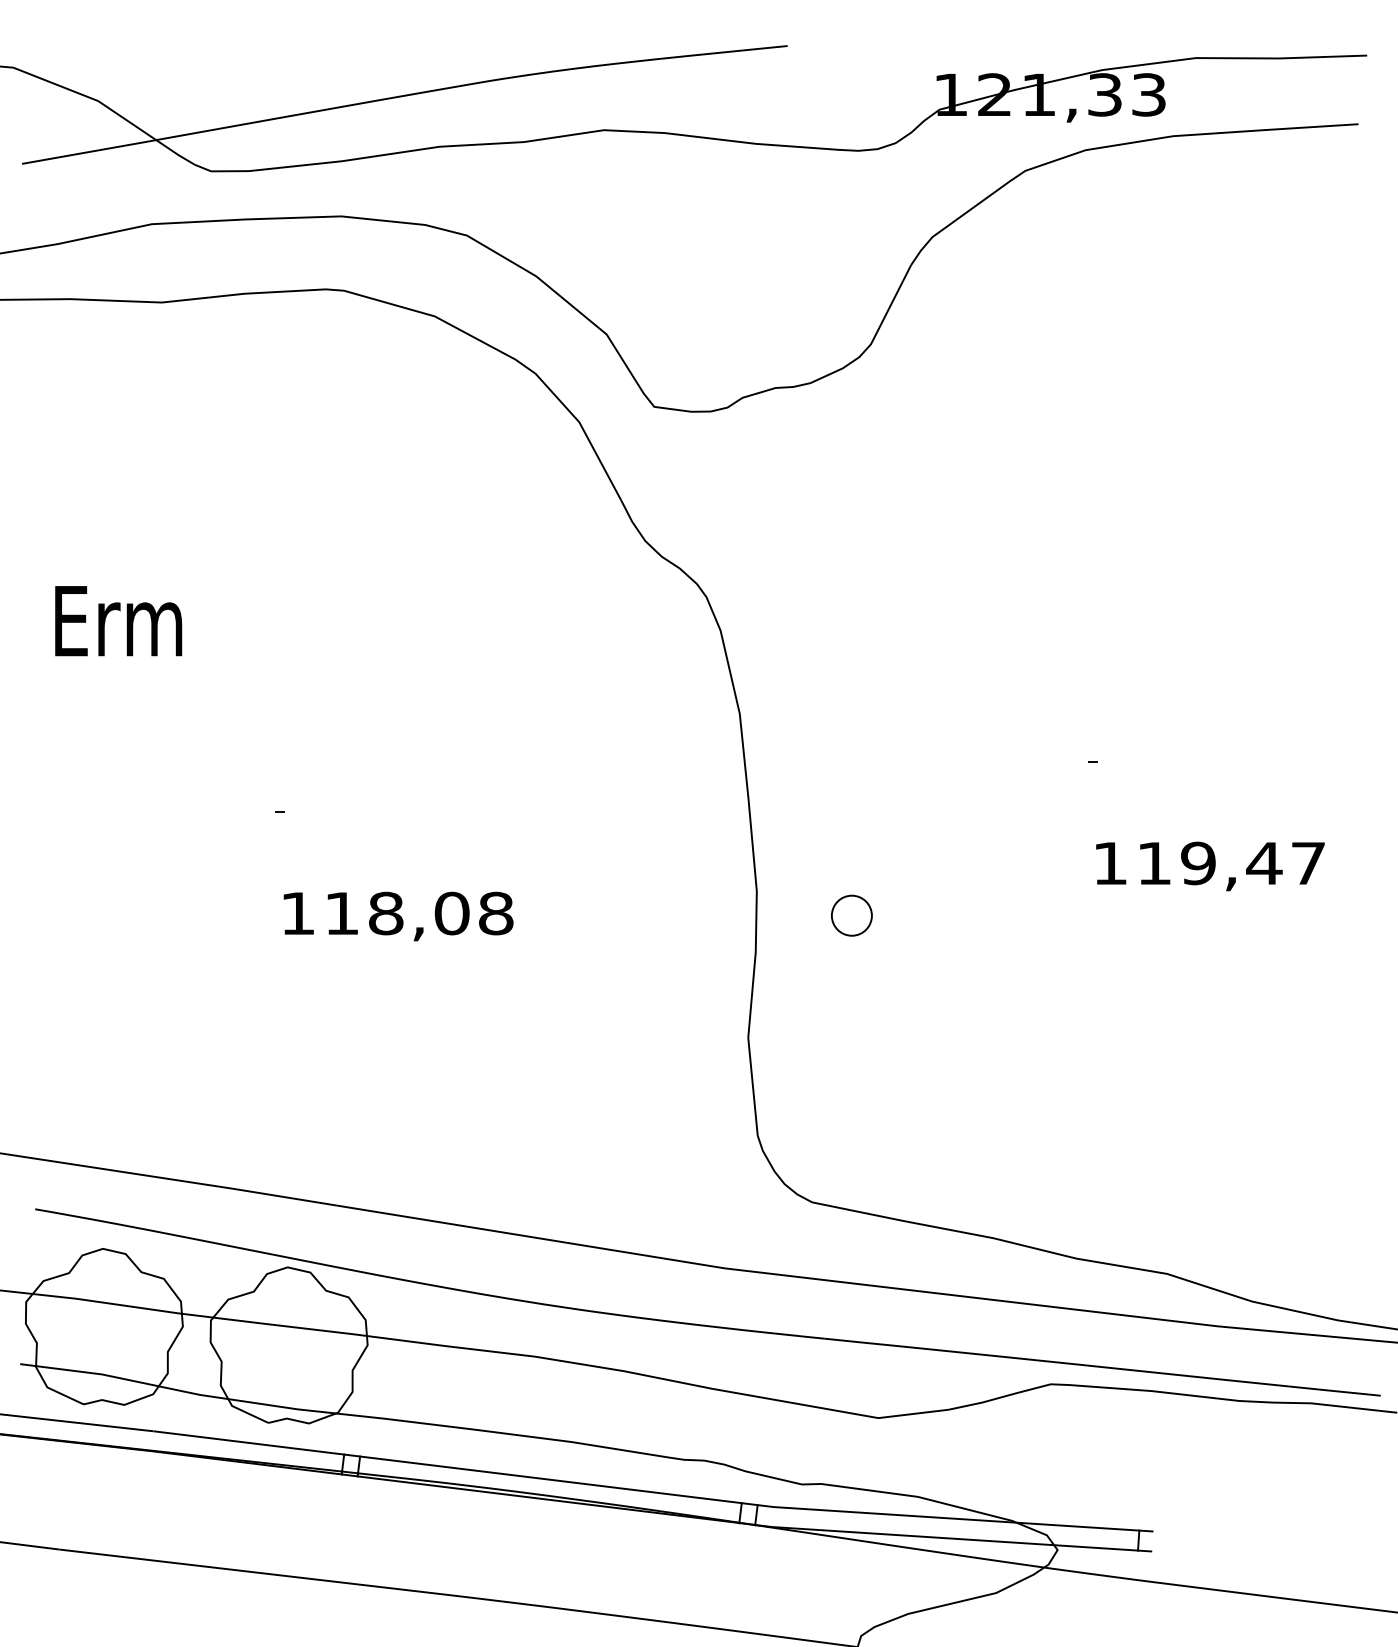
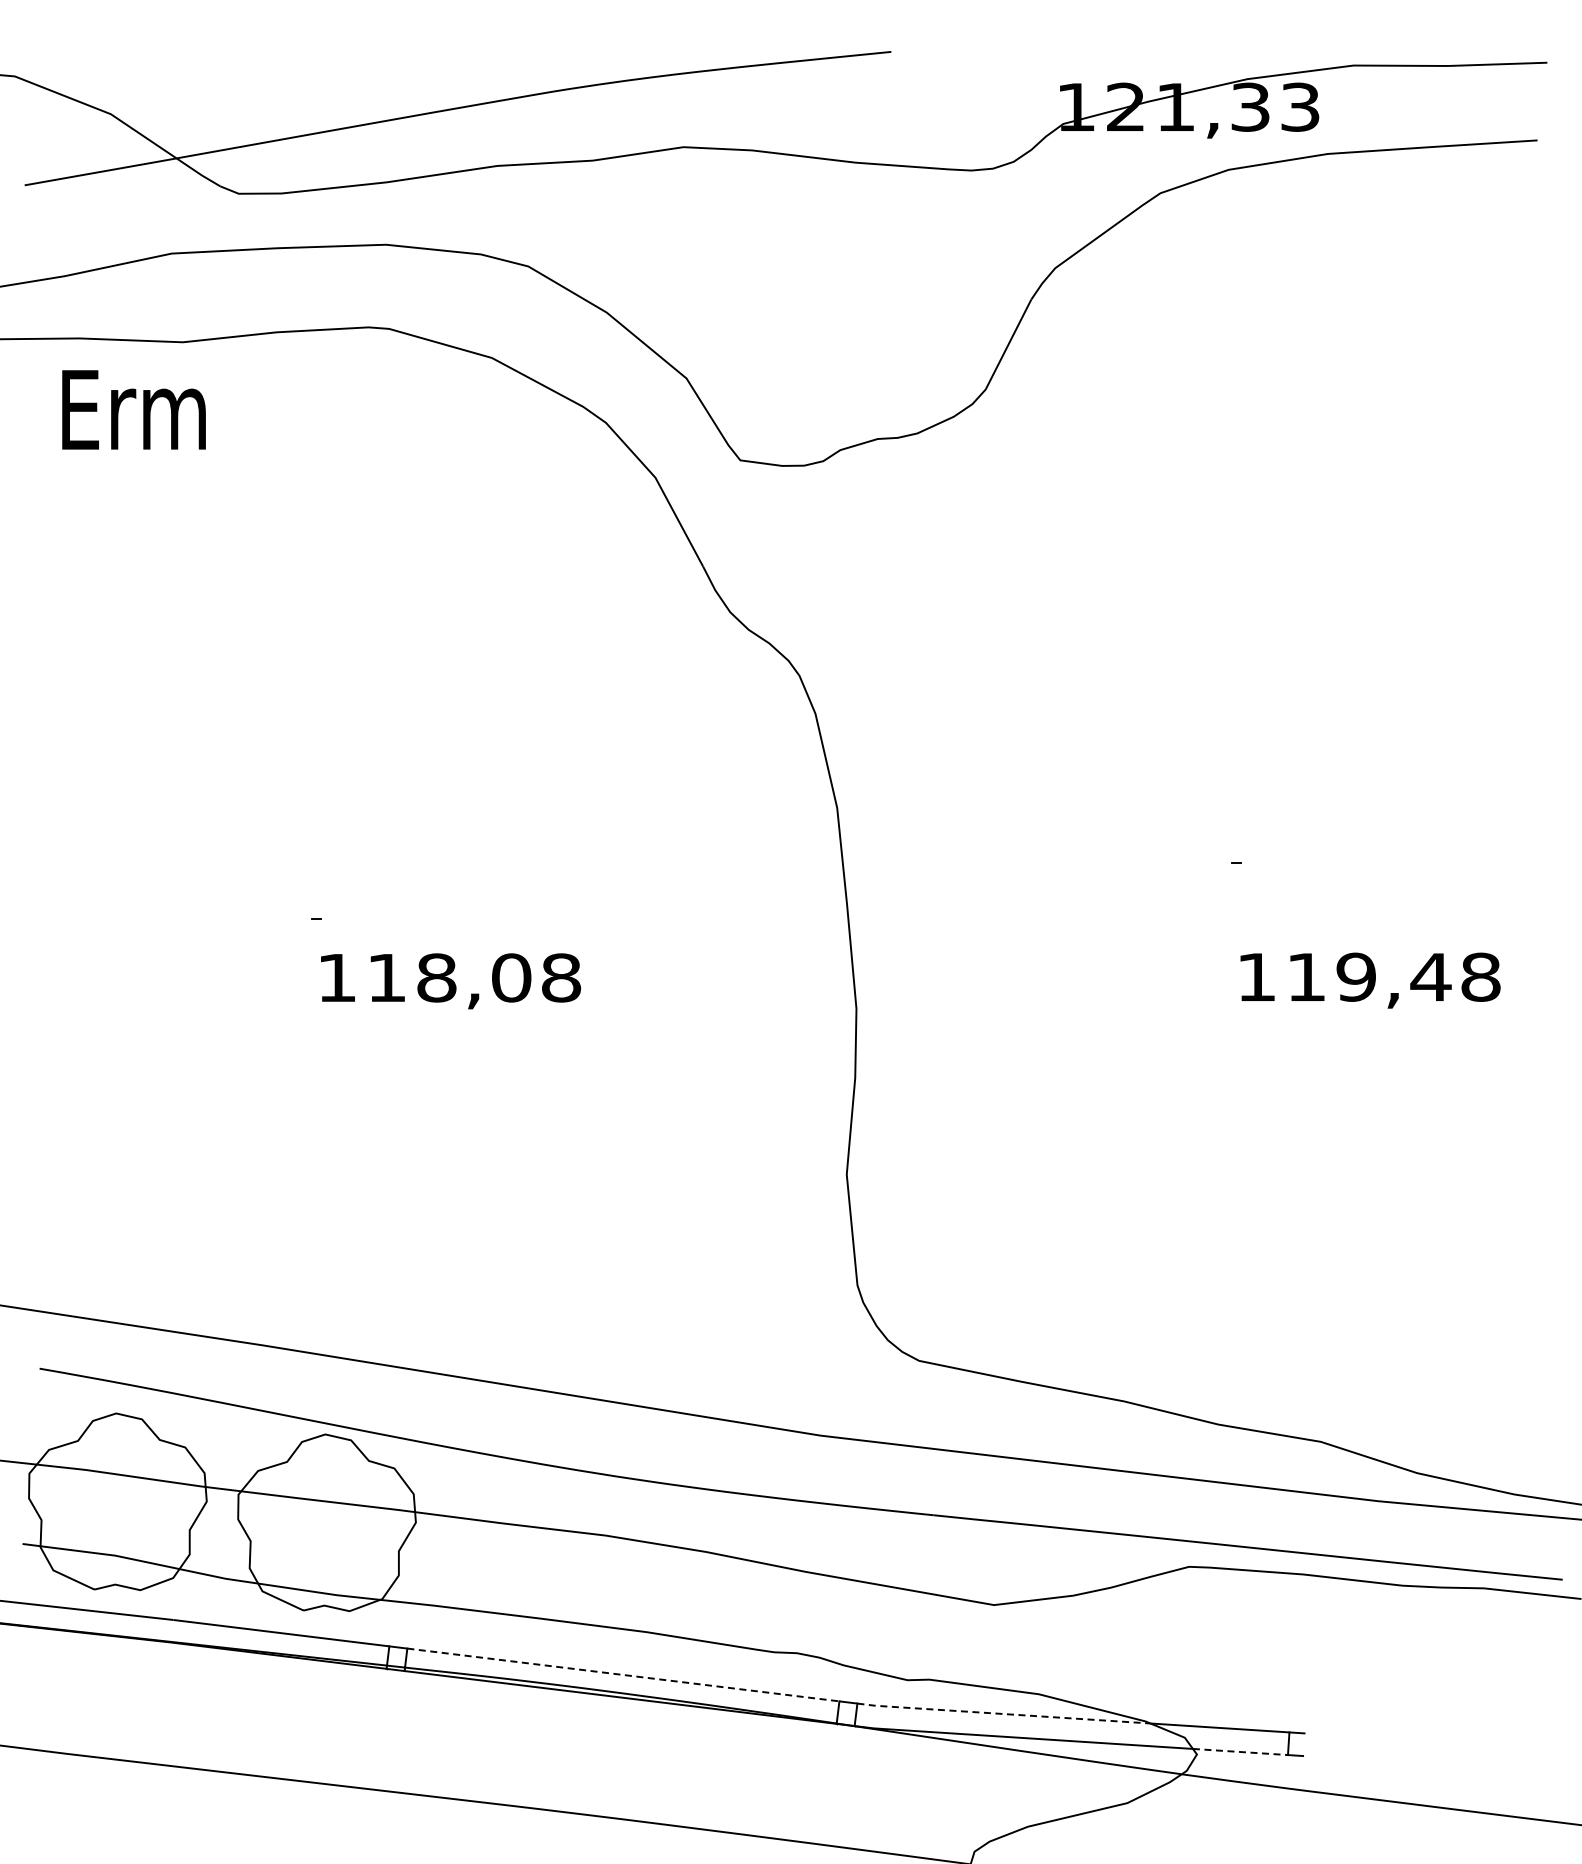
text: (118, 620) -> (133, 409), moved
text: (1308, 862) -> (1480, 976), 119,47 -> 119,48
part: (851, 914) -> (963, 1035), removed
text: (399, 916) -> (451, 981), moved
line: (551, 1479) -> (623, 1674), solid -> dashed
line: (885, 1513) -> (1002, 1713), solid -> dashed
line: (1096, 1547) -> (1240, 1751), solid -> dashed

